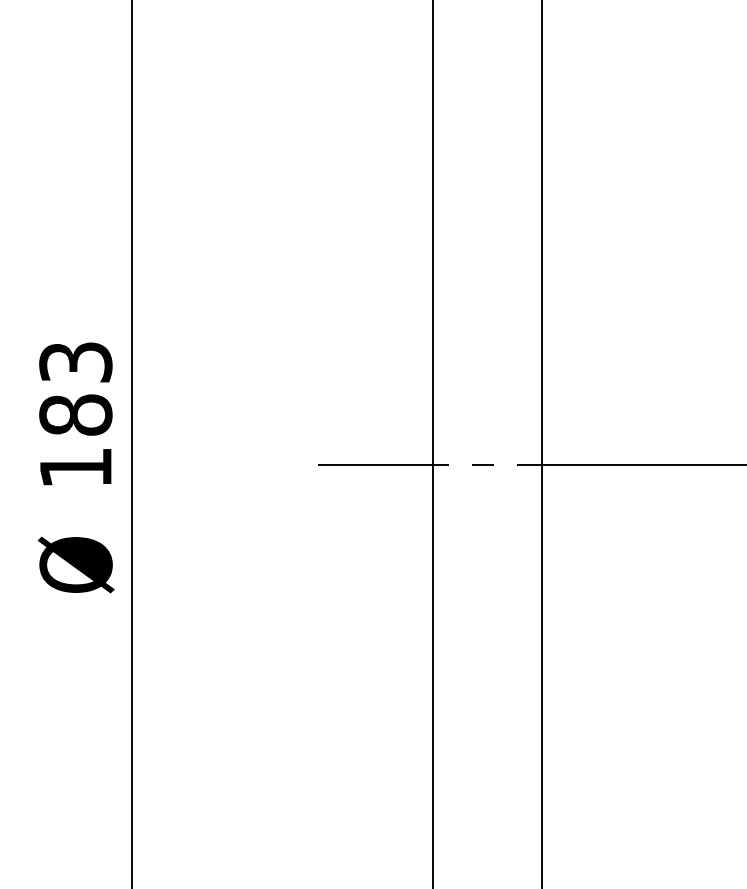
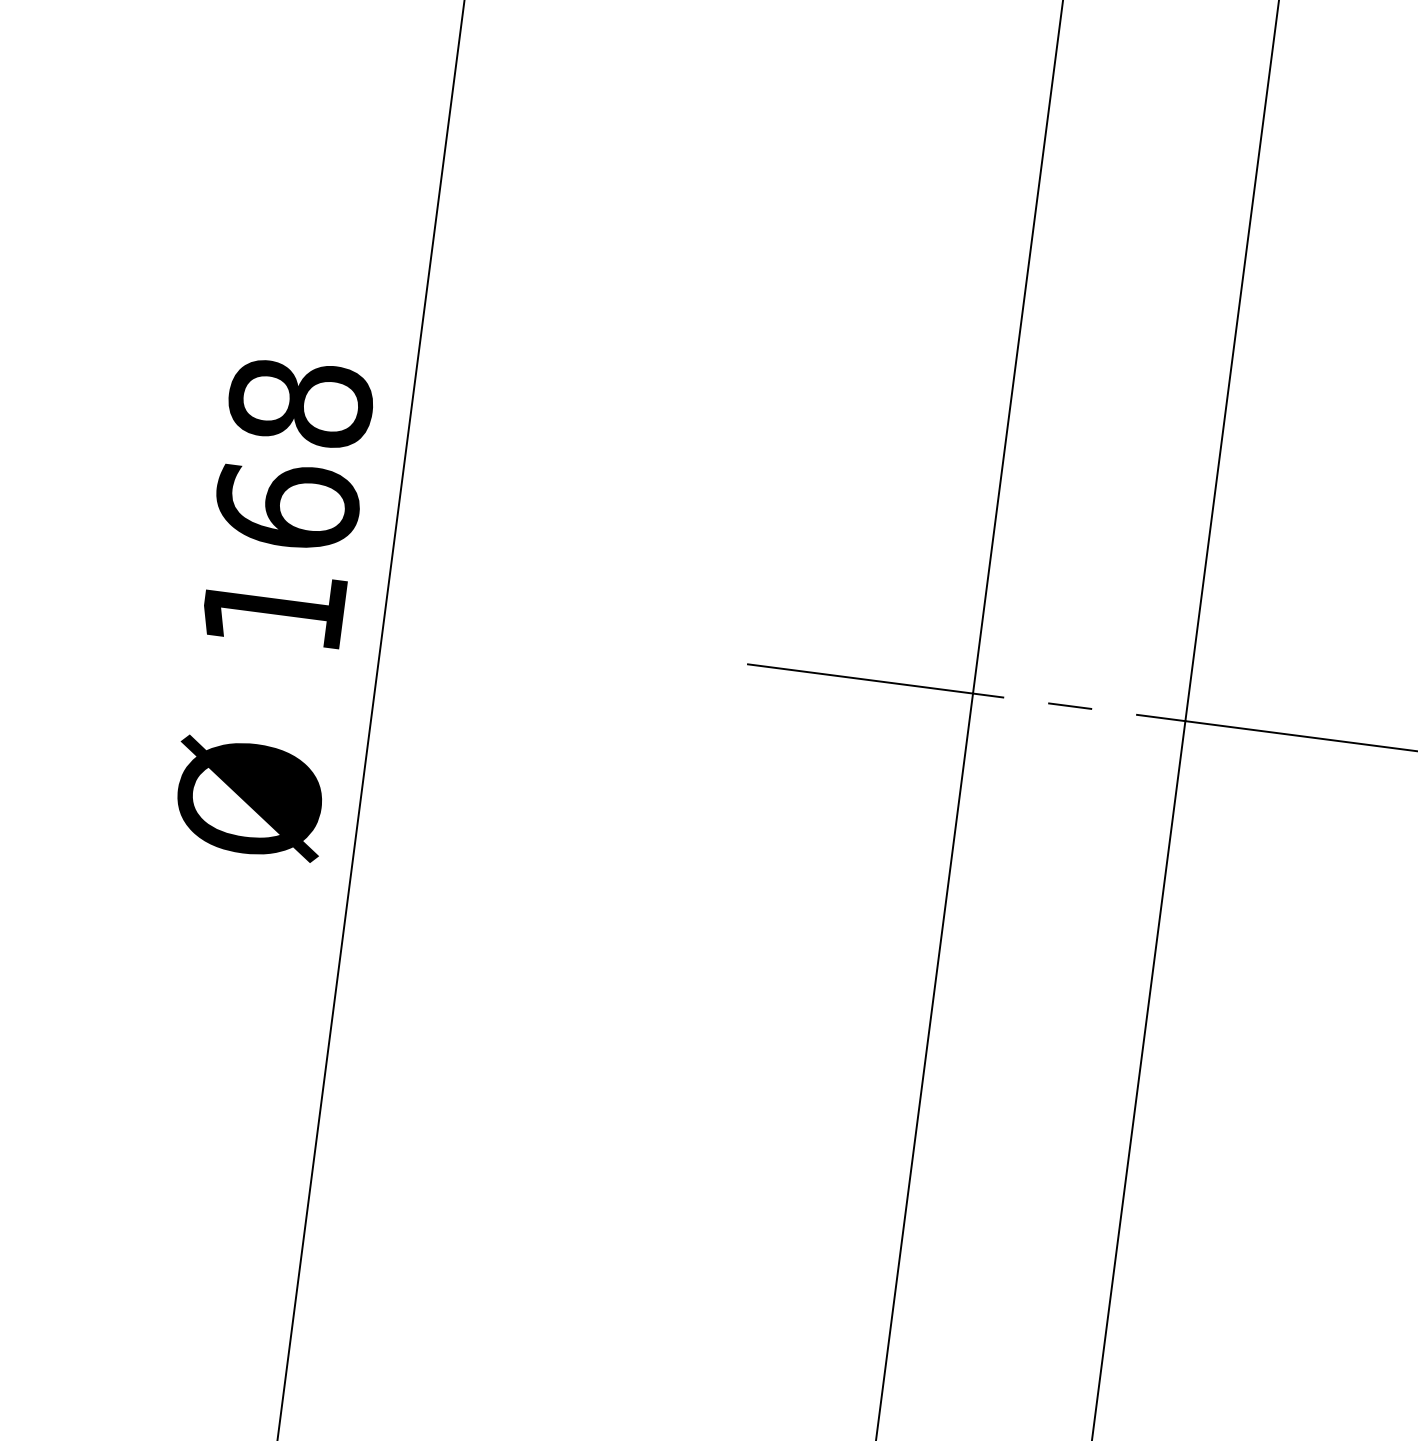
text: (75, 388) -> (293, 453), 183 -> 168

